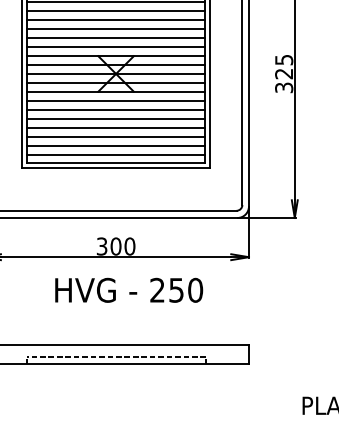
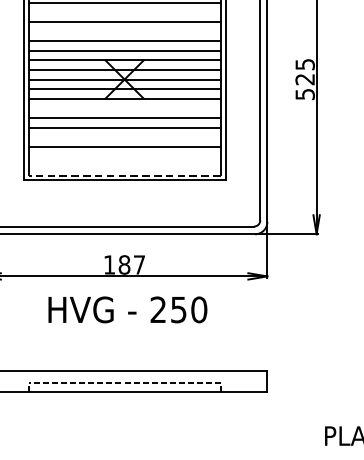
line: (115, 11) -> (123, 12), removed
line: (115, 29) -> (123, 31), removed
text: (283, 87) -> (304, 94), 325 -> 525
line: (115, 100) -> (123, 108), removed
line: (115, 127) -> (123, 137), removed
line: (115, 145) -> (123, 156), removed
line: (115, 154) -> (123, 166), removed
line: (115, 163) -> (123, 175), solid -> dashed
text: (115, 246) -> (123, 264), 300 -> 187
text: (129, 289) -> (128, 308), moved

